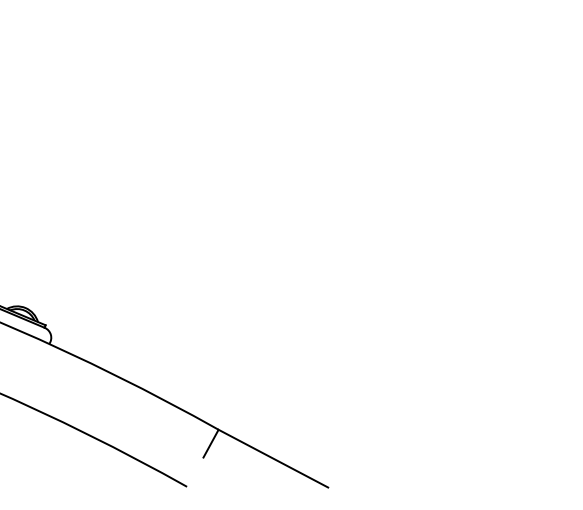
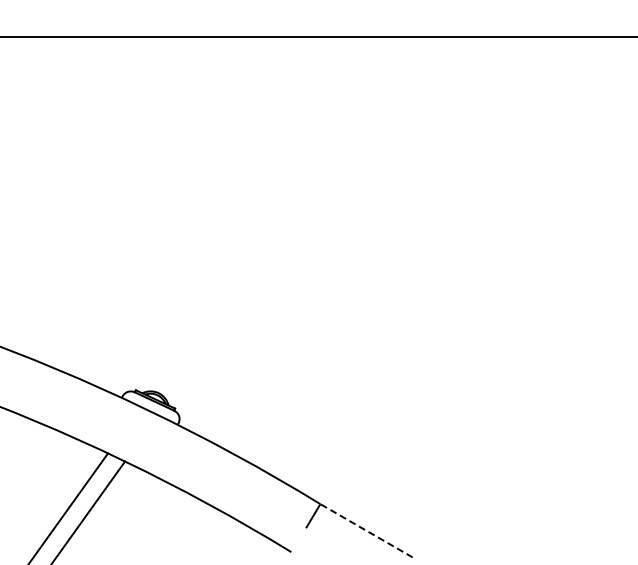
line: (273, 458) -> (366, 530), solid -> dashed

